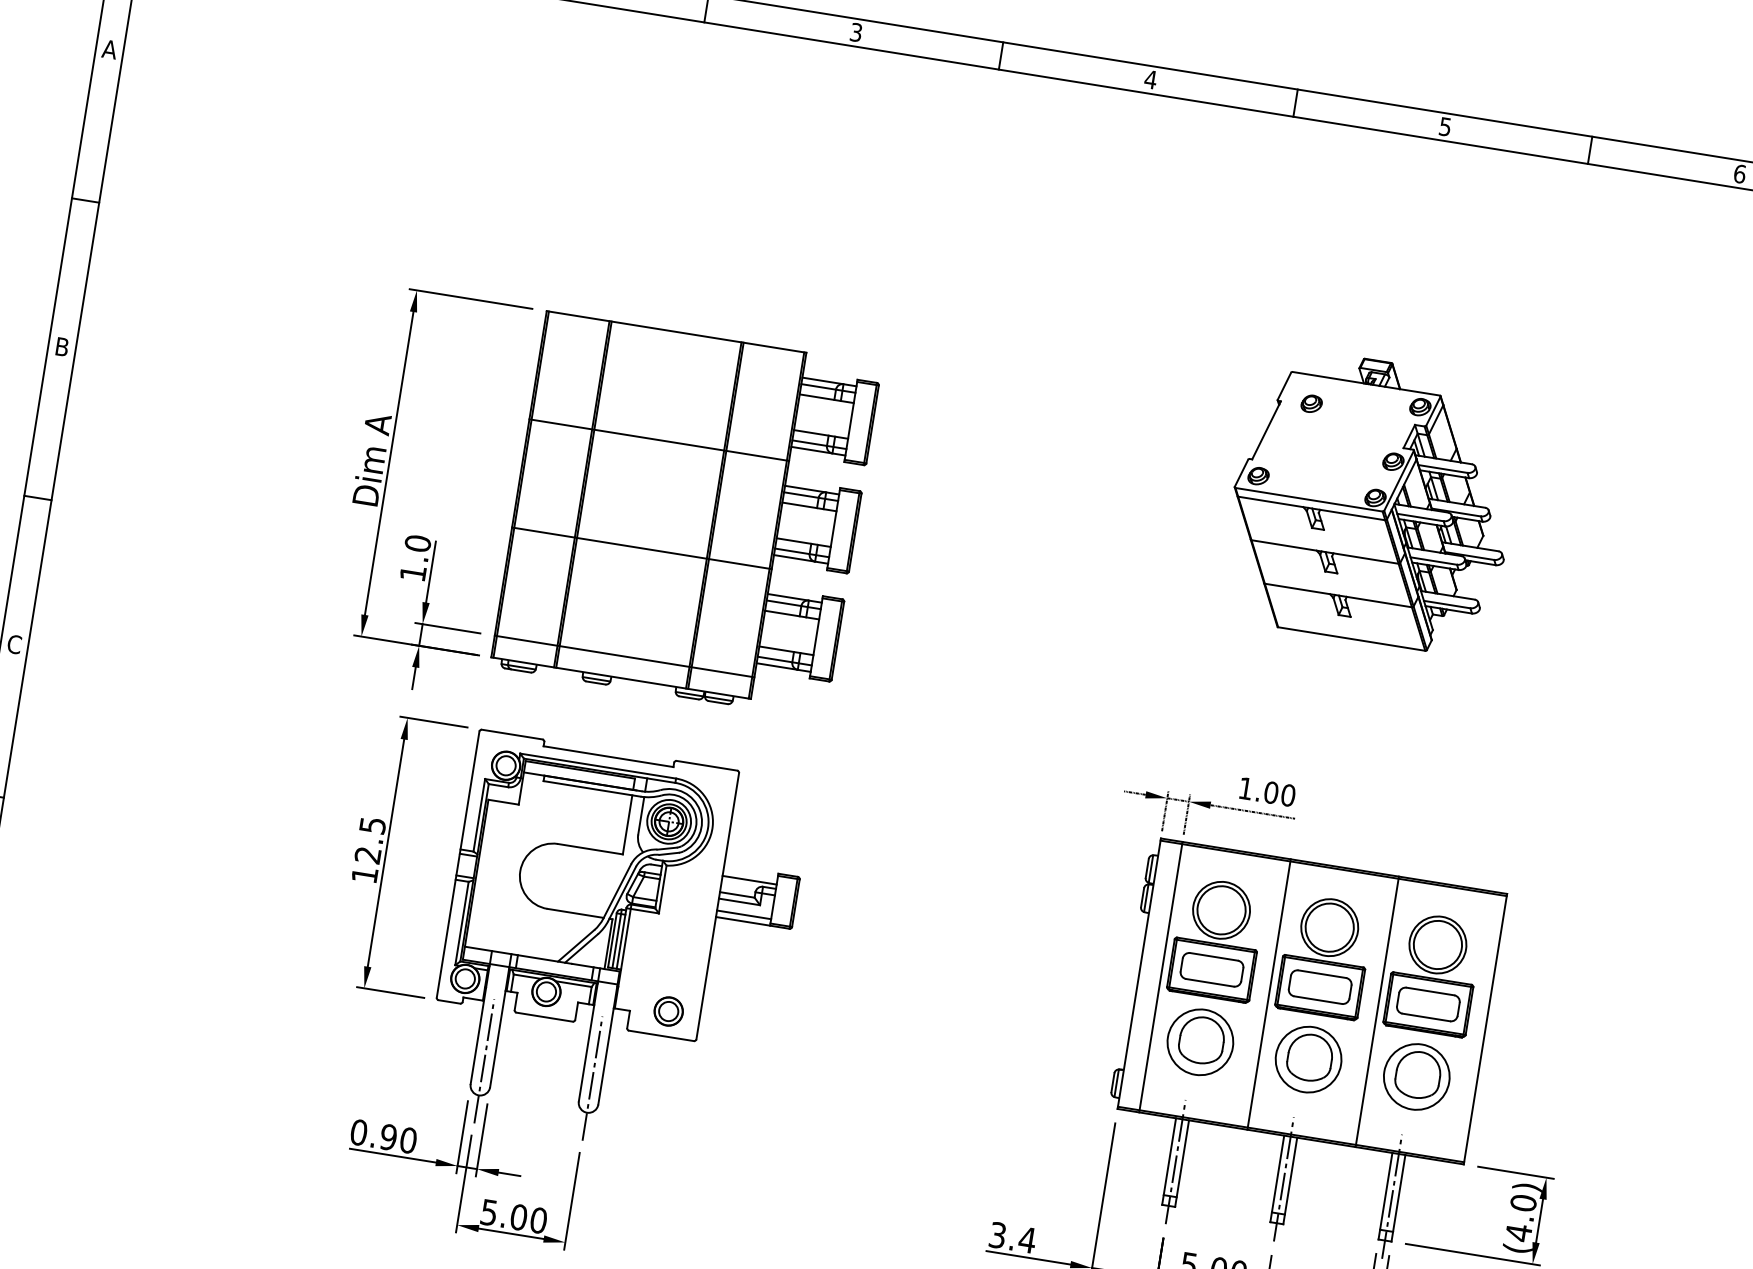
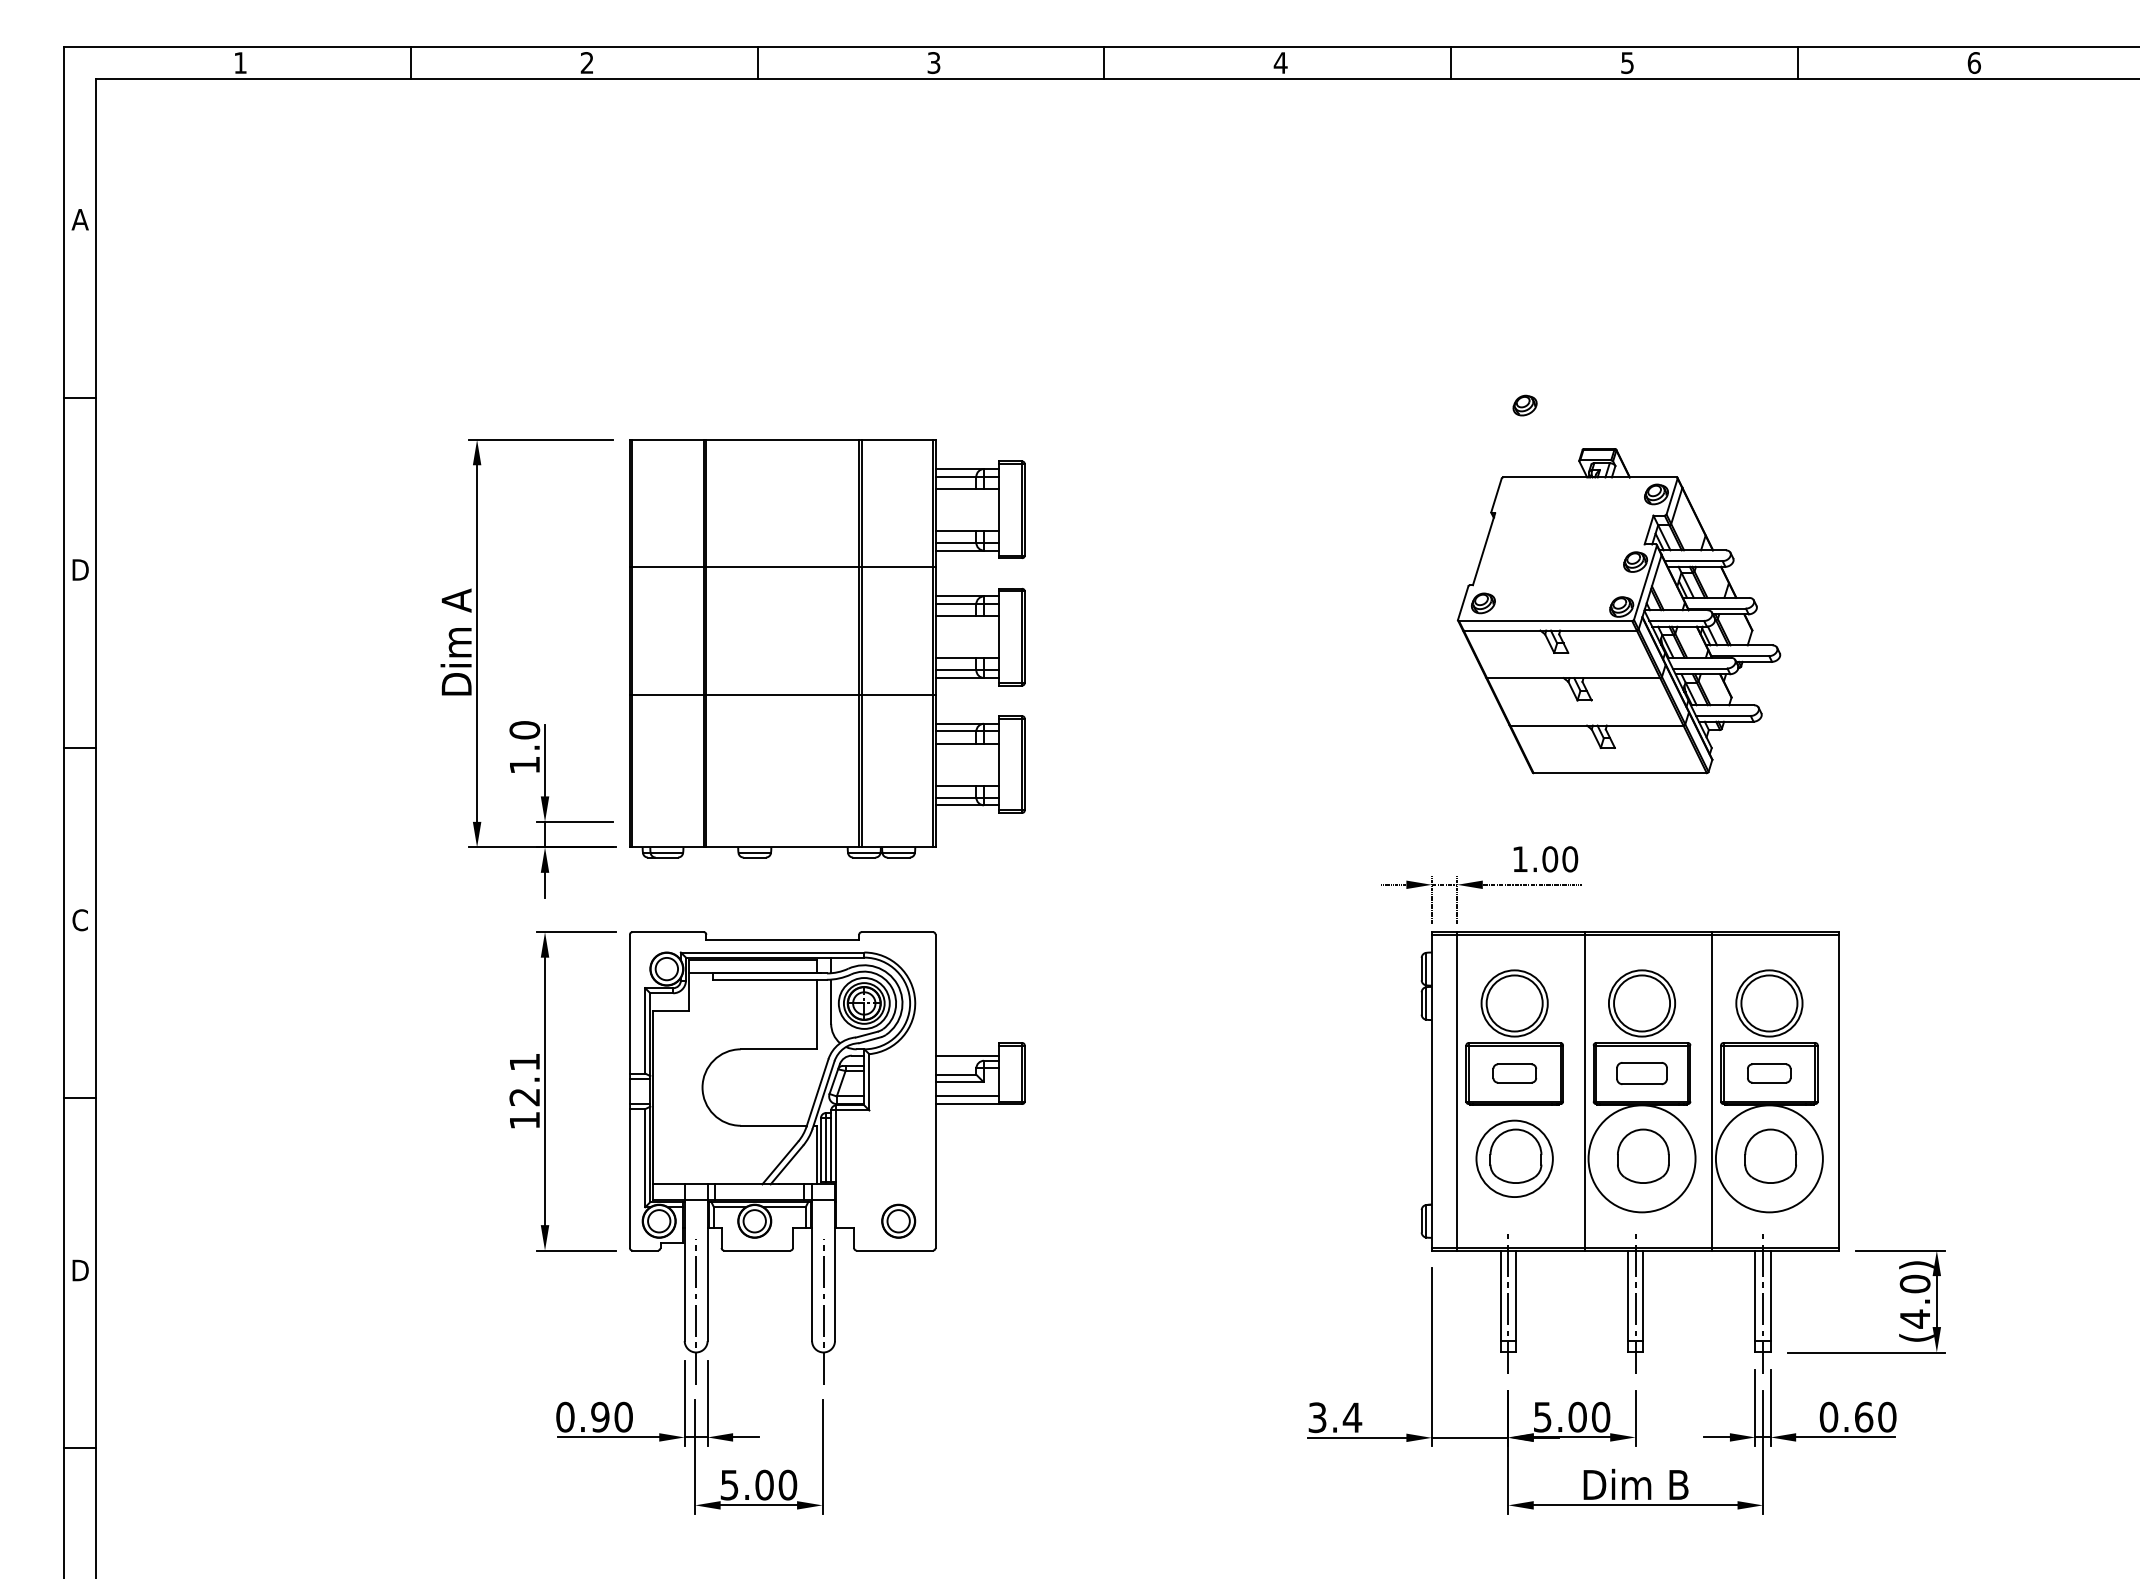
text: (62, 346) -> (80, 569), B -> D
part: (1373, 501) -> (1619, 611), moved
line: (624, 656) -> (782, 821), removed
text: (373, 825) -> (525, 1062), 12.5 -> 12.1
part: (1211, 969) -> (1514, 1073), size x0.6
part: (1319, 987) -> (1641, 1073), size x0.7
part: (1427, 1004) -> (1768, 1073), size x0.6
circle: (1308, 1059) -> (1641, 1158), size x1.4
circle: (1416, 1076) -> (1769, 1158), size x1.4

